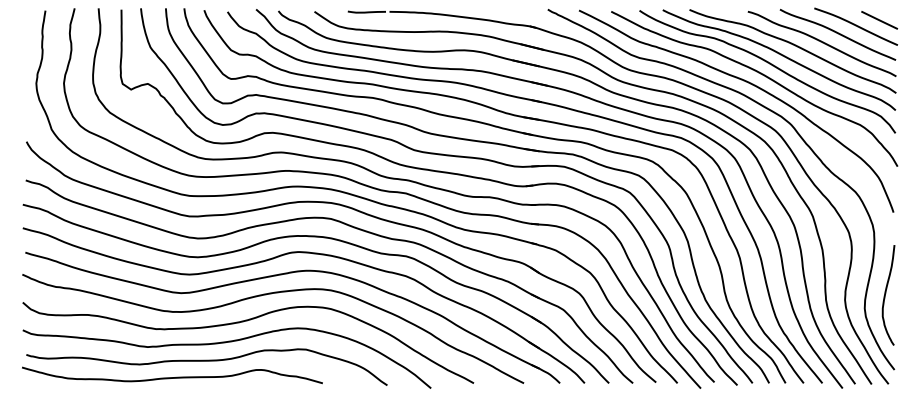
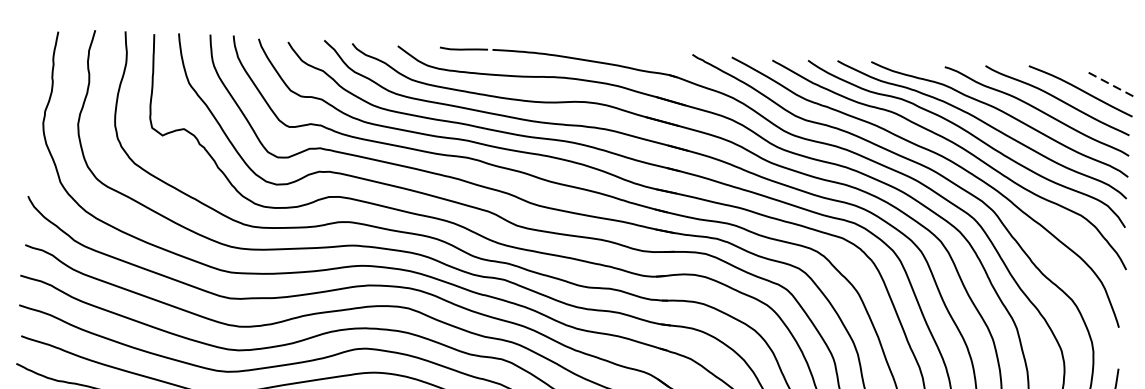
line: (879, 20) -> (1110, 84), solid -> dashed

